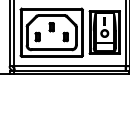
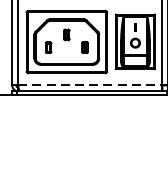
line: (69, 66) -> (89, 85), solid -> dashed

